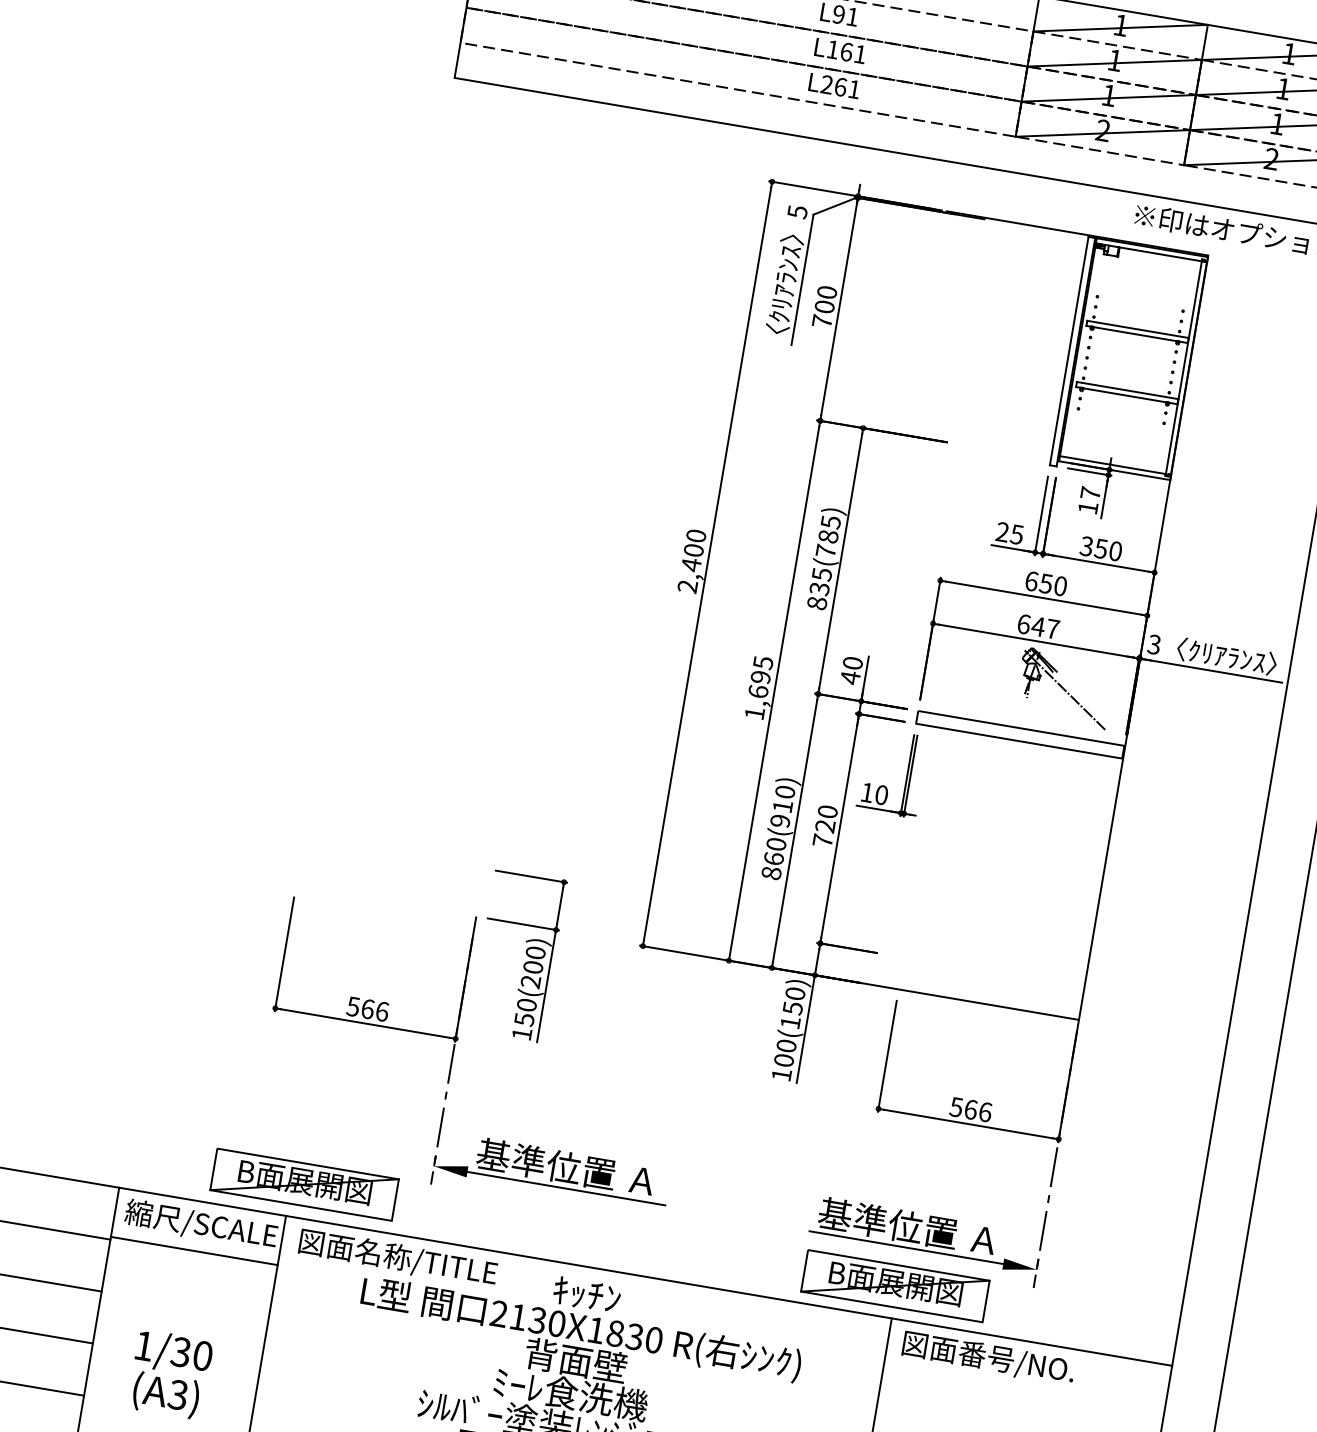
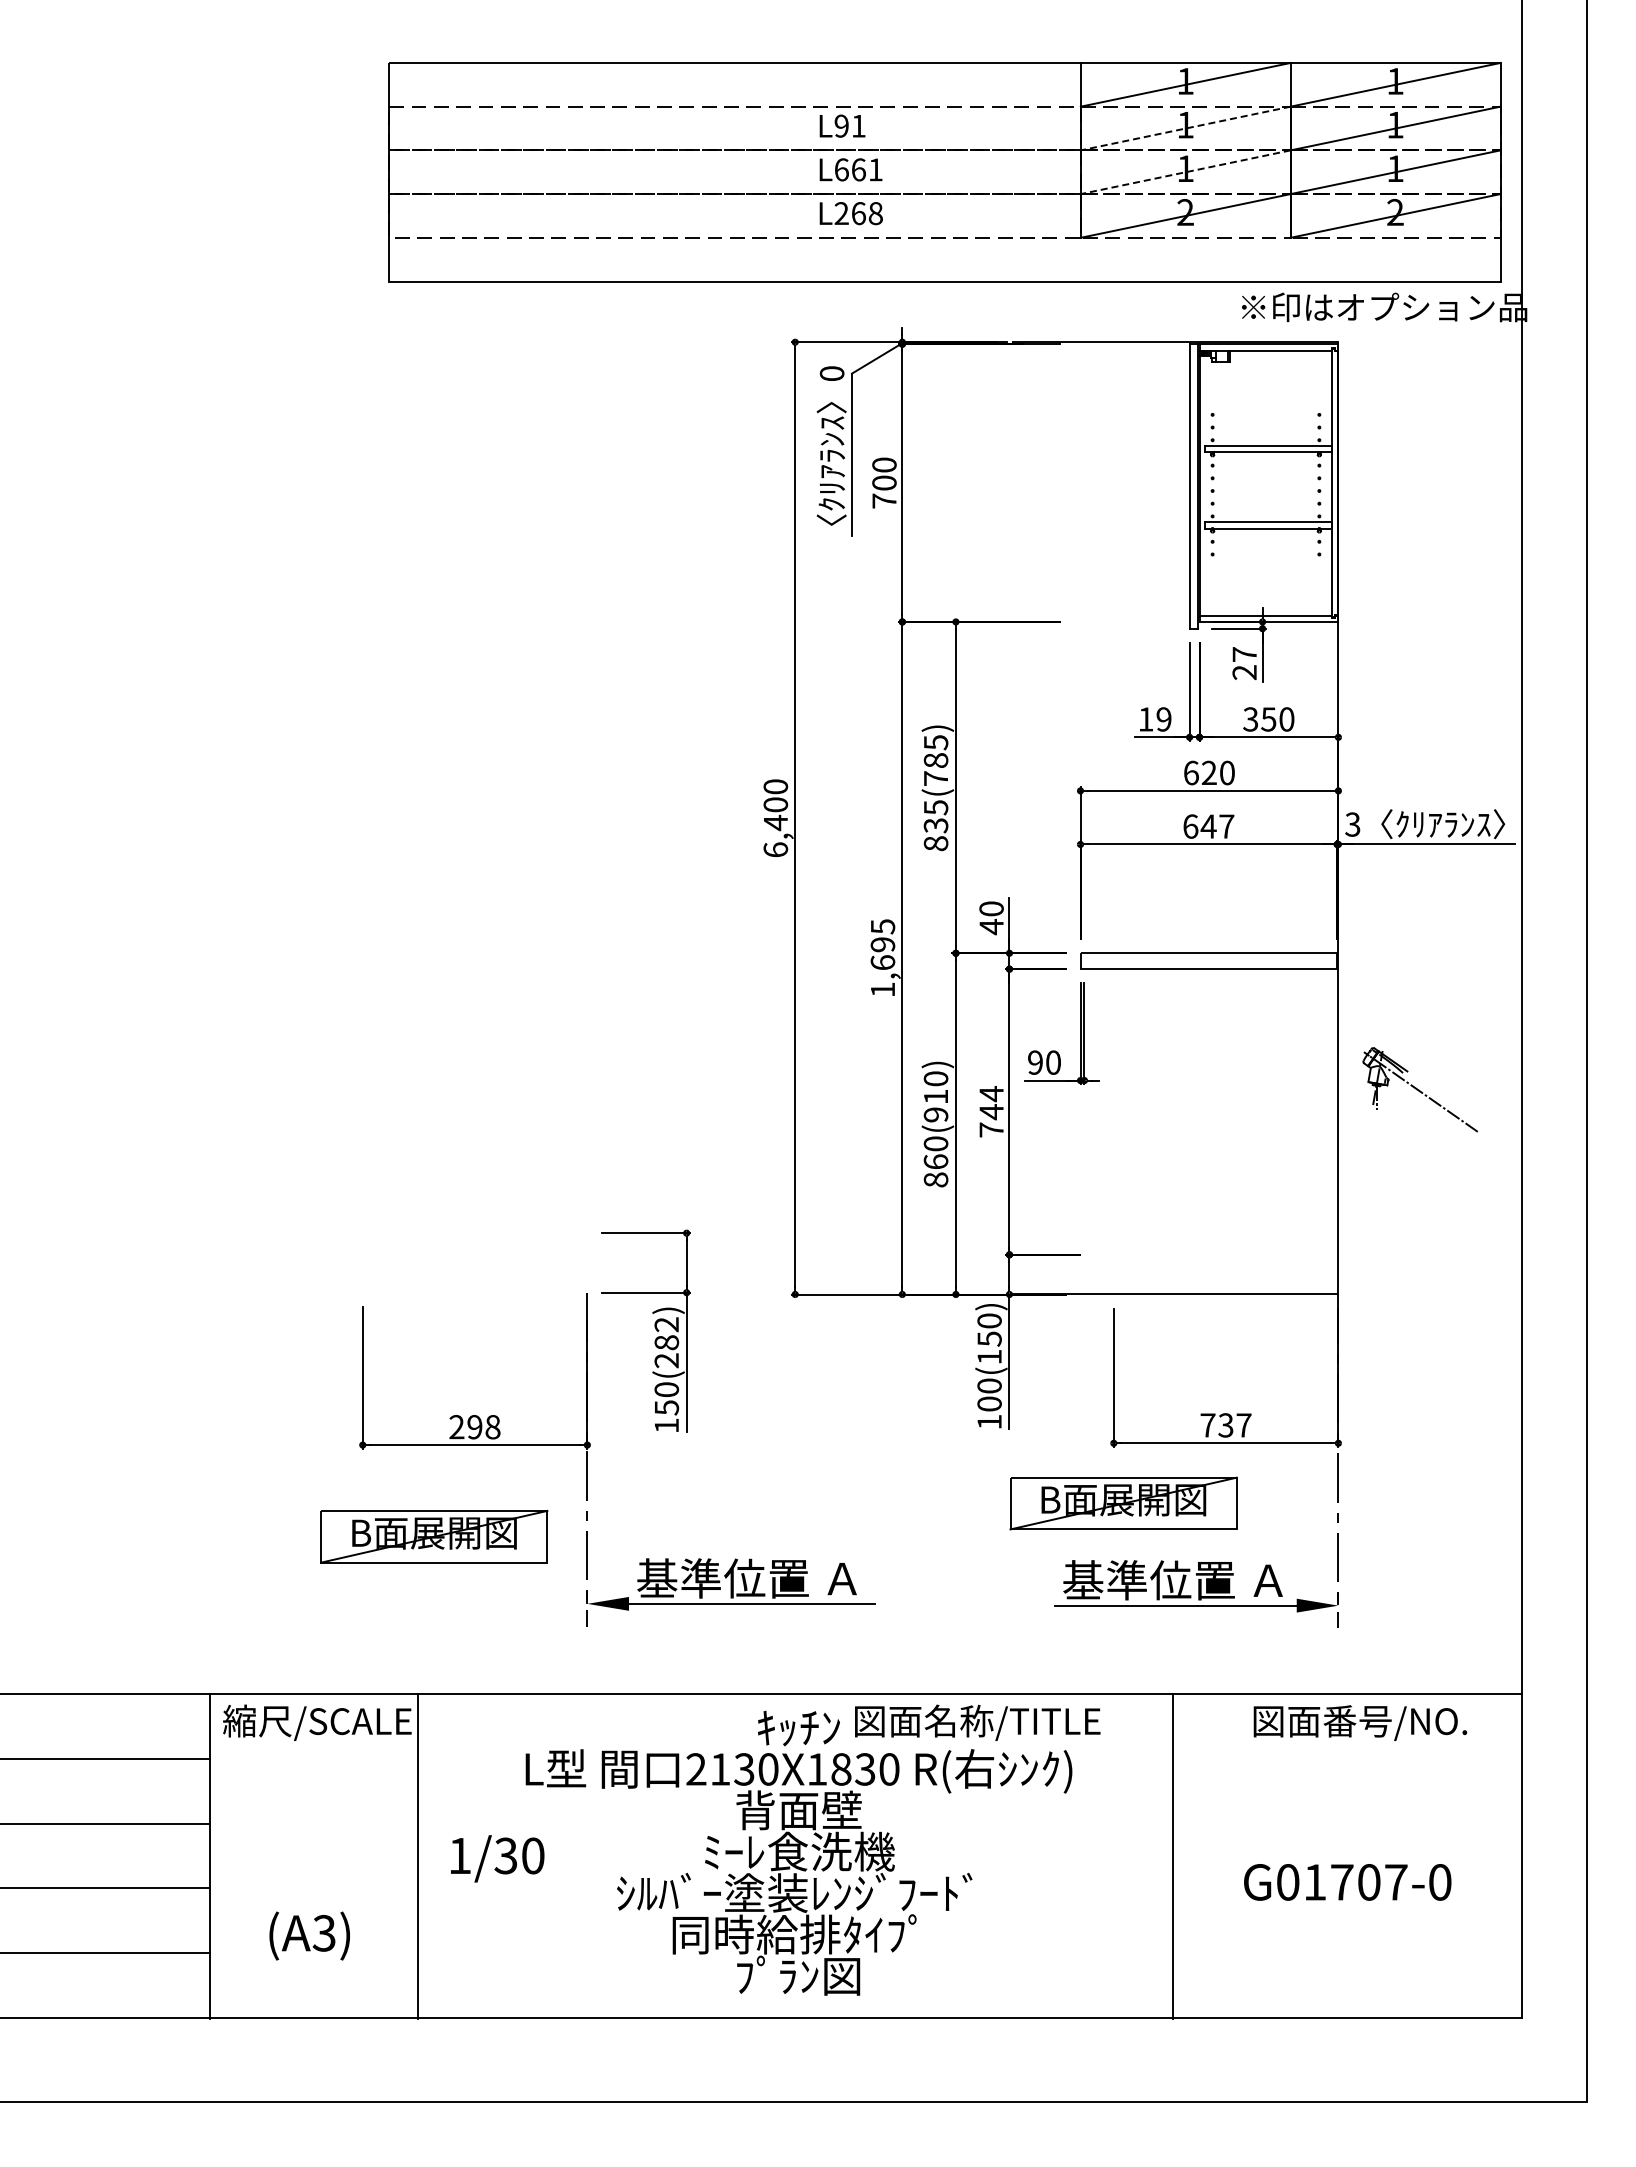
text: (832, 49) -> (841, 169), L161 -> L661
line: (1114, 63) -> (1185, 128), solid -> dashed
text: (854, 89) -> (875, 213), L261 -> L268
line: (1108, 98) -> (1185, 172), solid -> dashed
text: (797, 211) -> (831, 373), 5 -> 0
text: (1088, 507) -> (1244, 672), 17 -> 27
text: (1009, 533) -> (1154, 719), 25 -> 19
text: (1045, 583) -> (1208, 772), 650 -> 620
text: (687, 586) -> (775, 849), 2,400 -> 6,400
part: (1064, 687) -> (1419, 1089), moved
text: (867, 792) -> (1035, 1062), 10 -> 90
text: (826, 819) -> (991, 1103), 720 -> 744
text: (534, 959) -> (666, 1333), 150(200) -> 150(282)
text: (367, 1009) -> (474, 1427), 566 -> 298
text: (970, 1109) -> (1225, 1425), 566 -> 737
part: (304, 1184) -> (434, 1536), moved
line: (194, 1250) -> (314, 1755), removed
text: (398, 1258) -> (977, 1722), moved
part: (895, 1286) -> (1123, 1503), moved
text: (173, 1353) -> (497, 1858), moved
text: (988, 1358) -> (1360, 1722), moved

